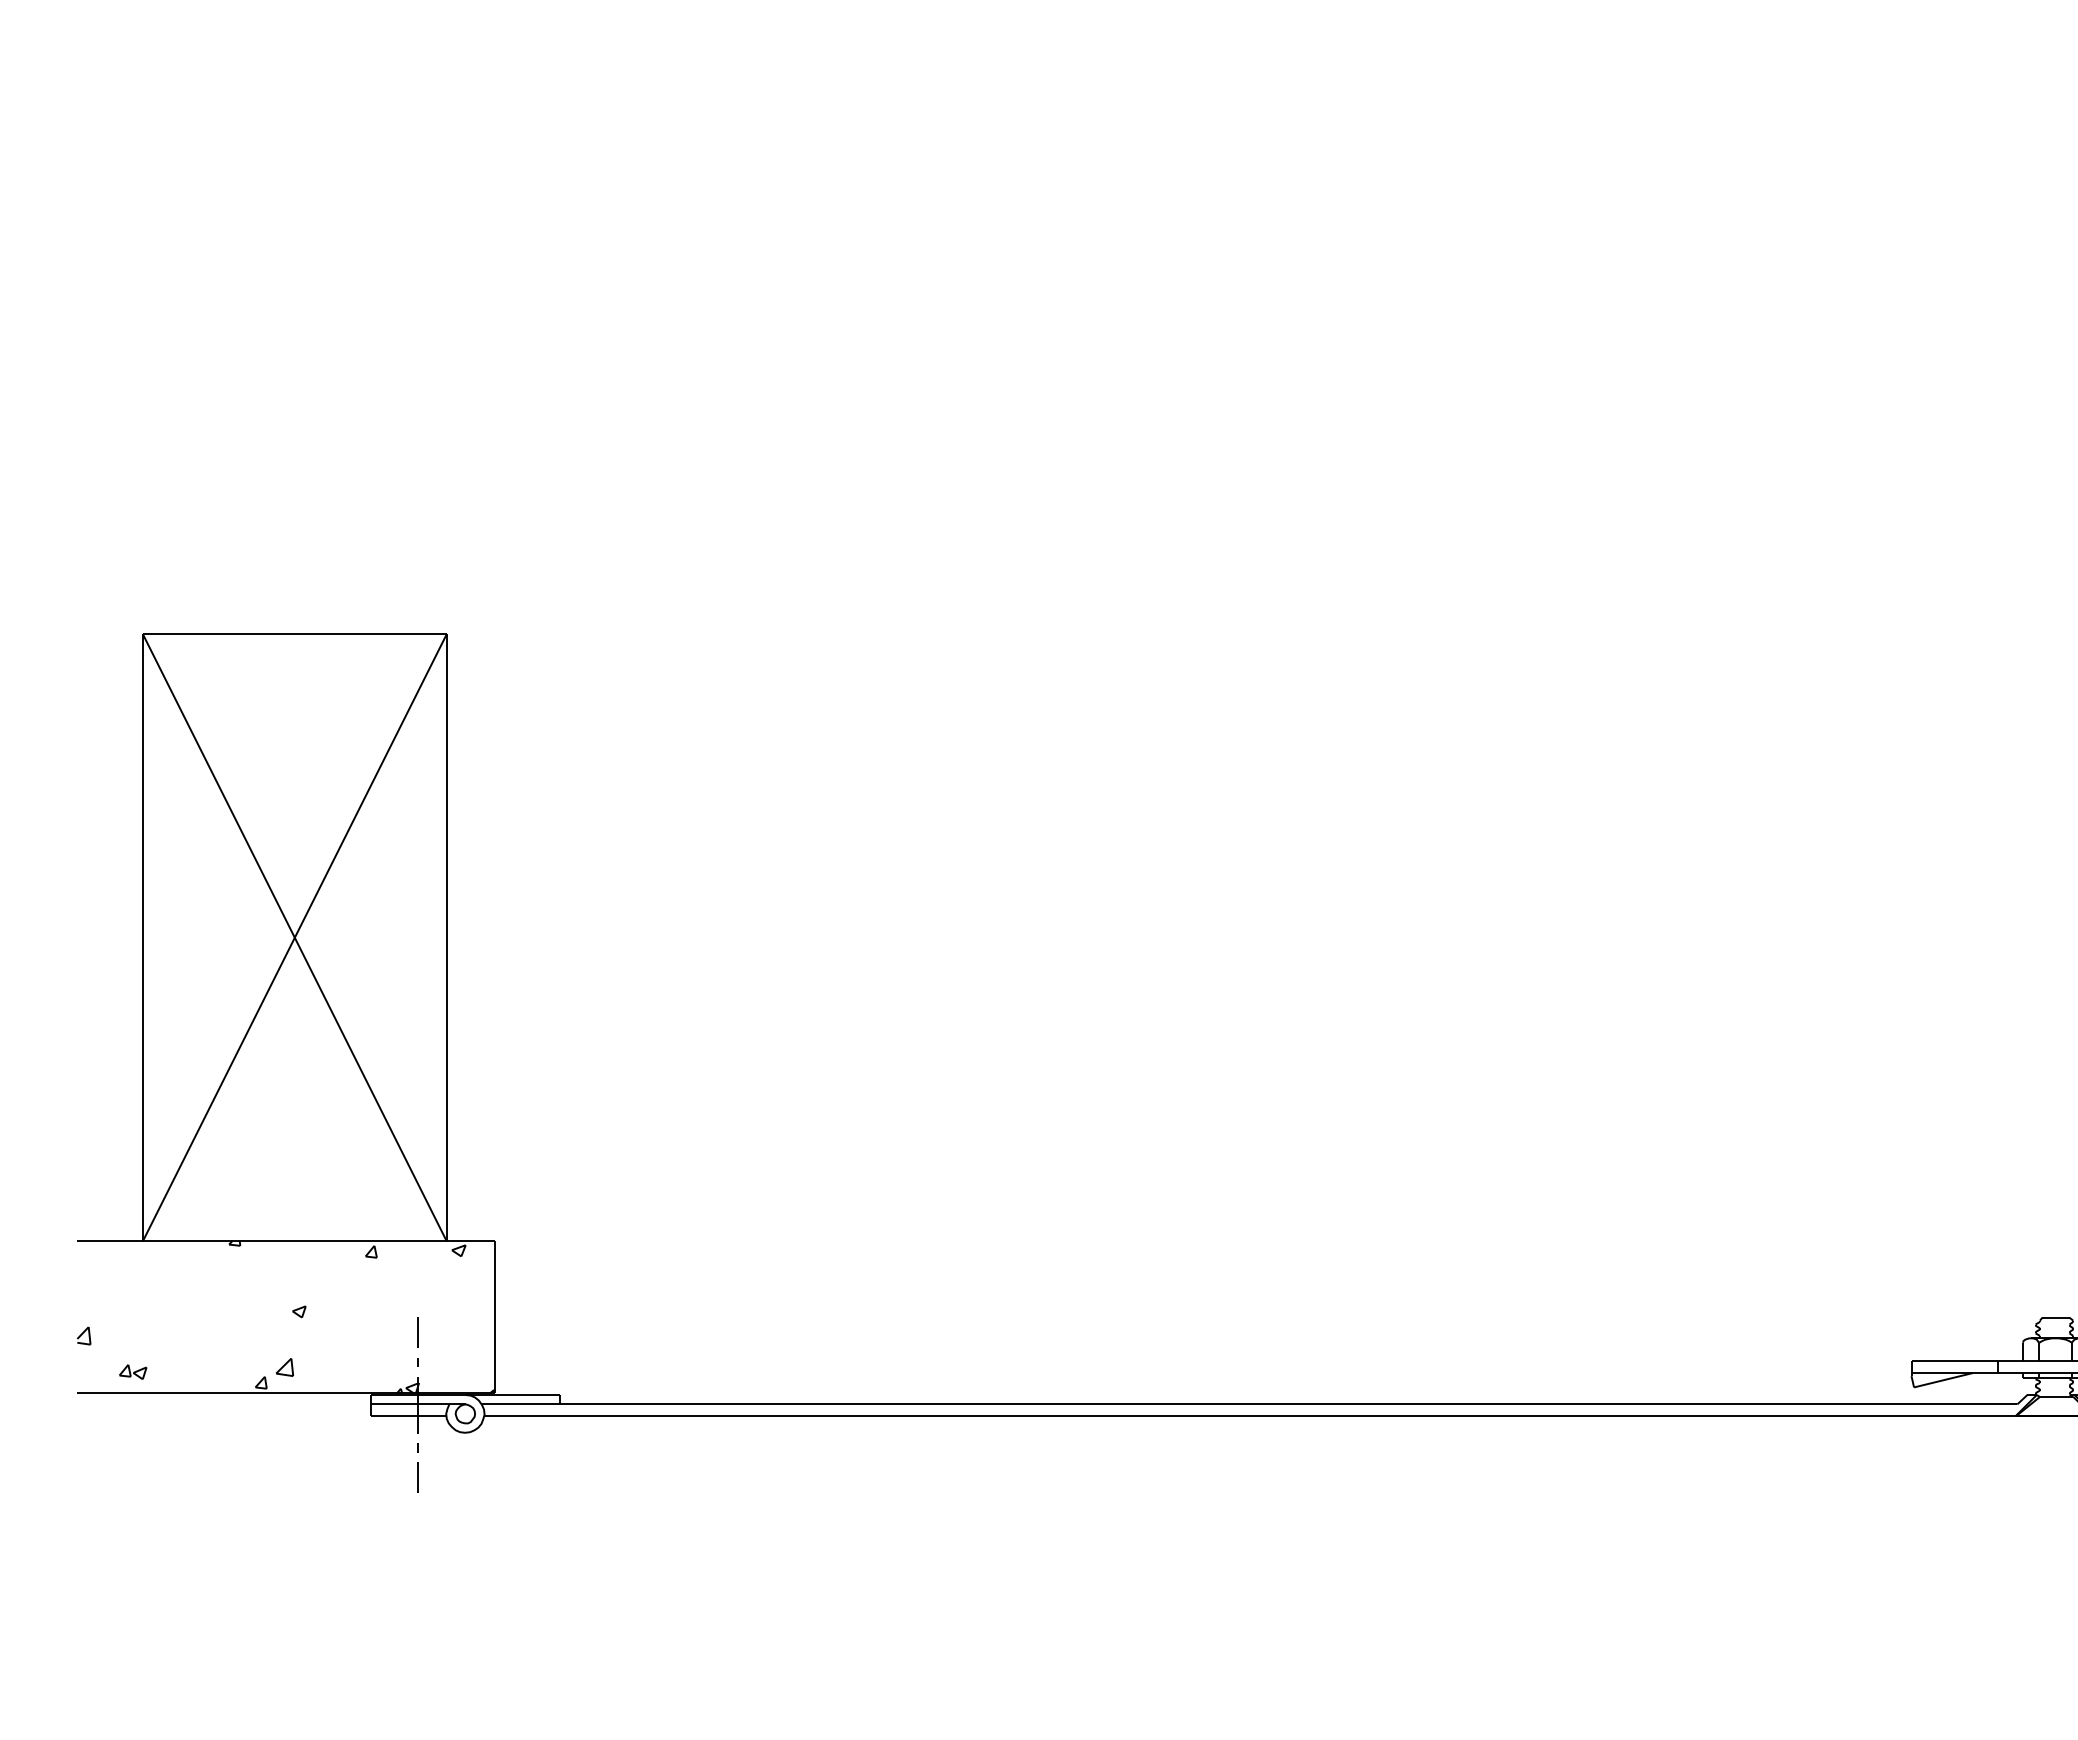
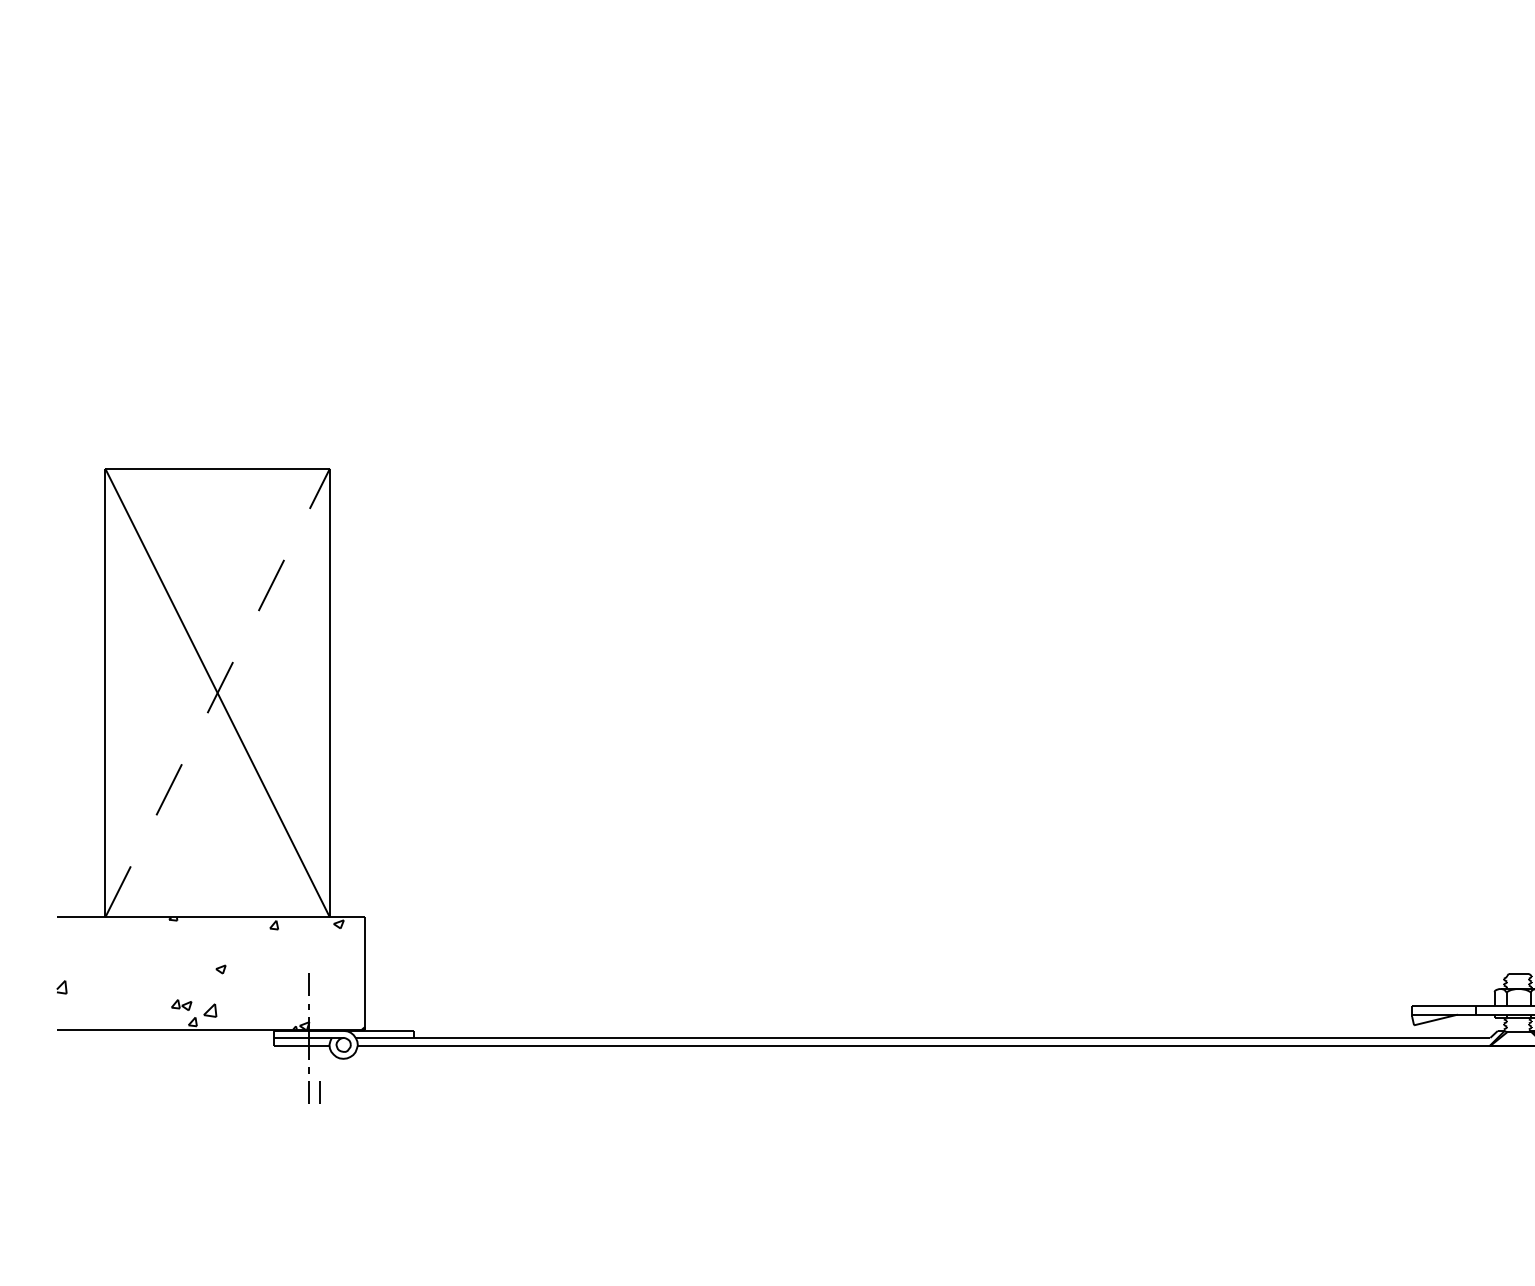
line: (294, 937) -> (217, 692), solid -> dashed
part: (133, 1371) -> (181, 1004), moved
line: (432, 1477) -> (319, 1091), added

